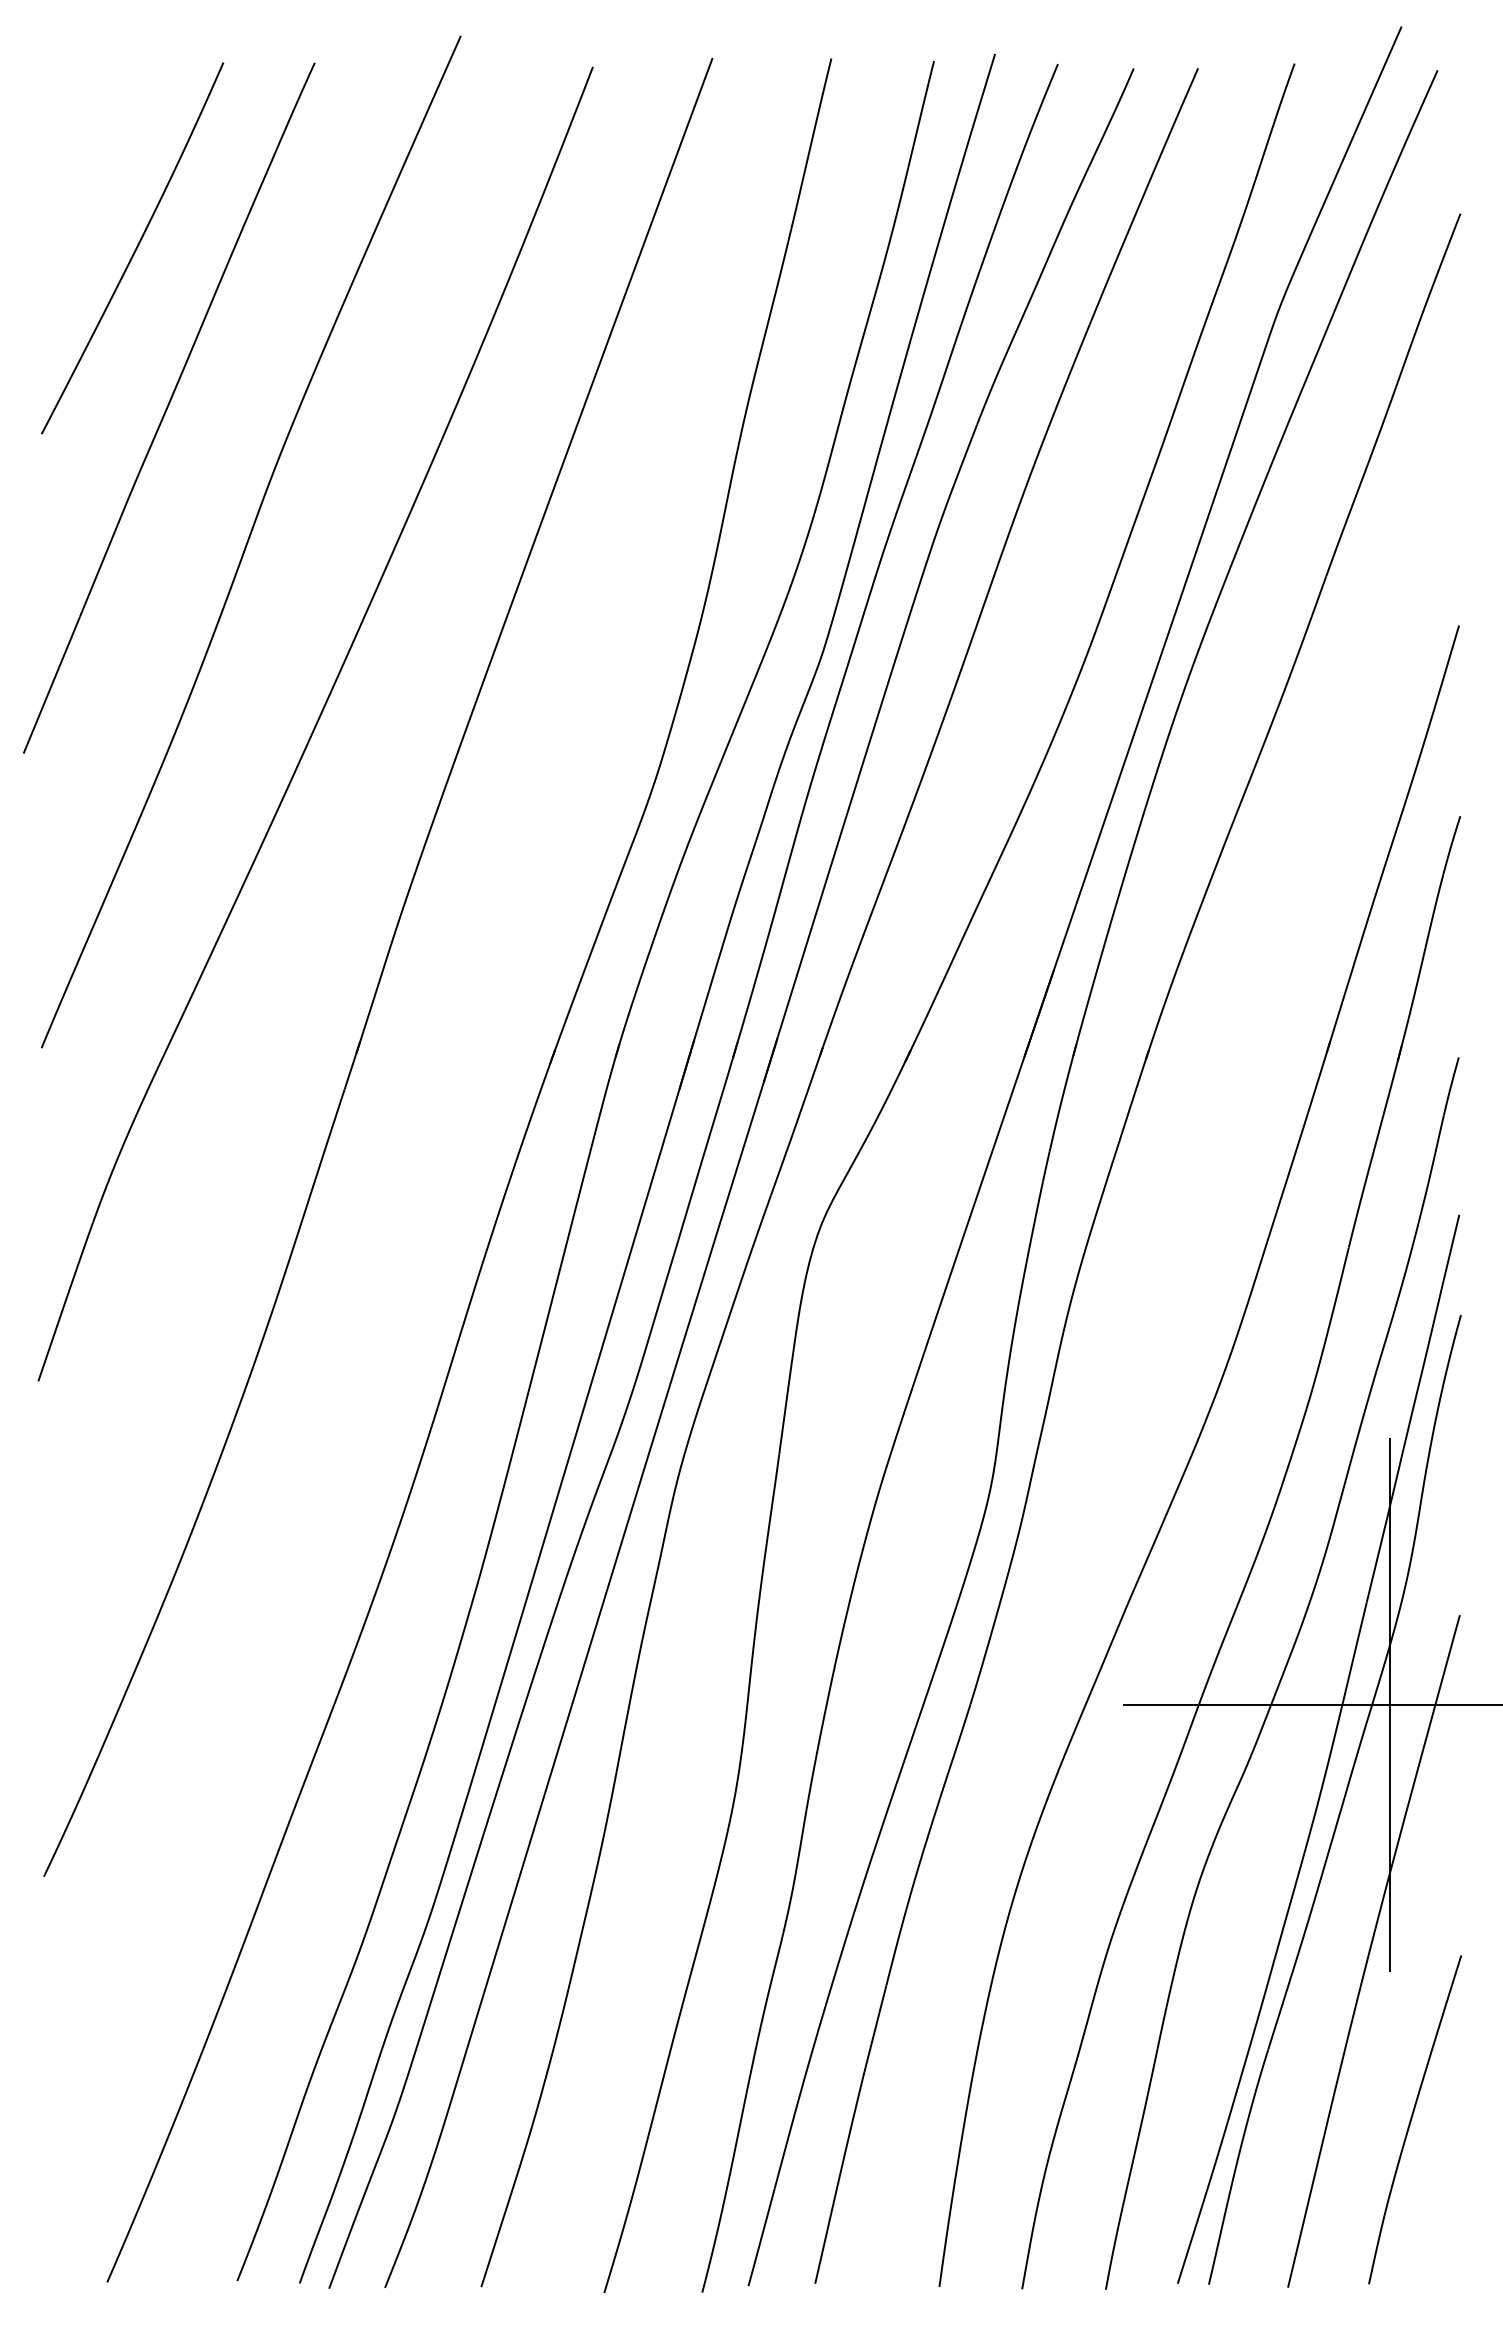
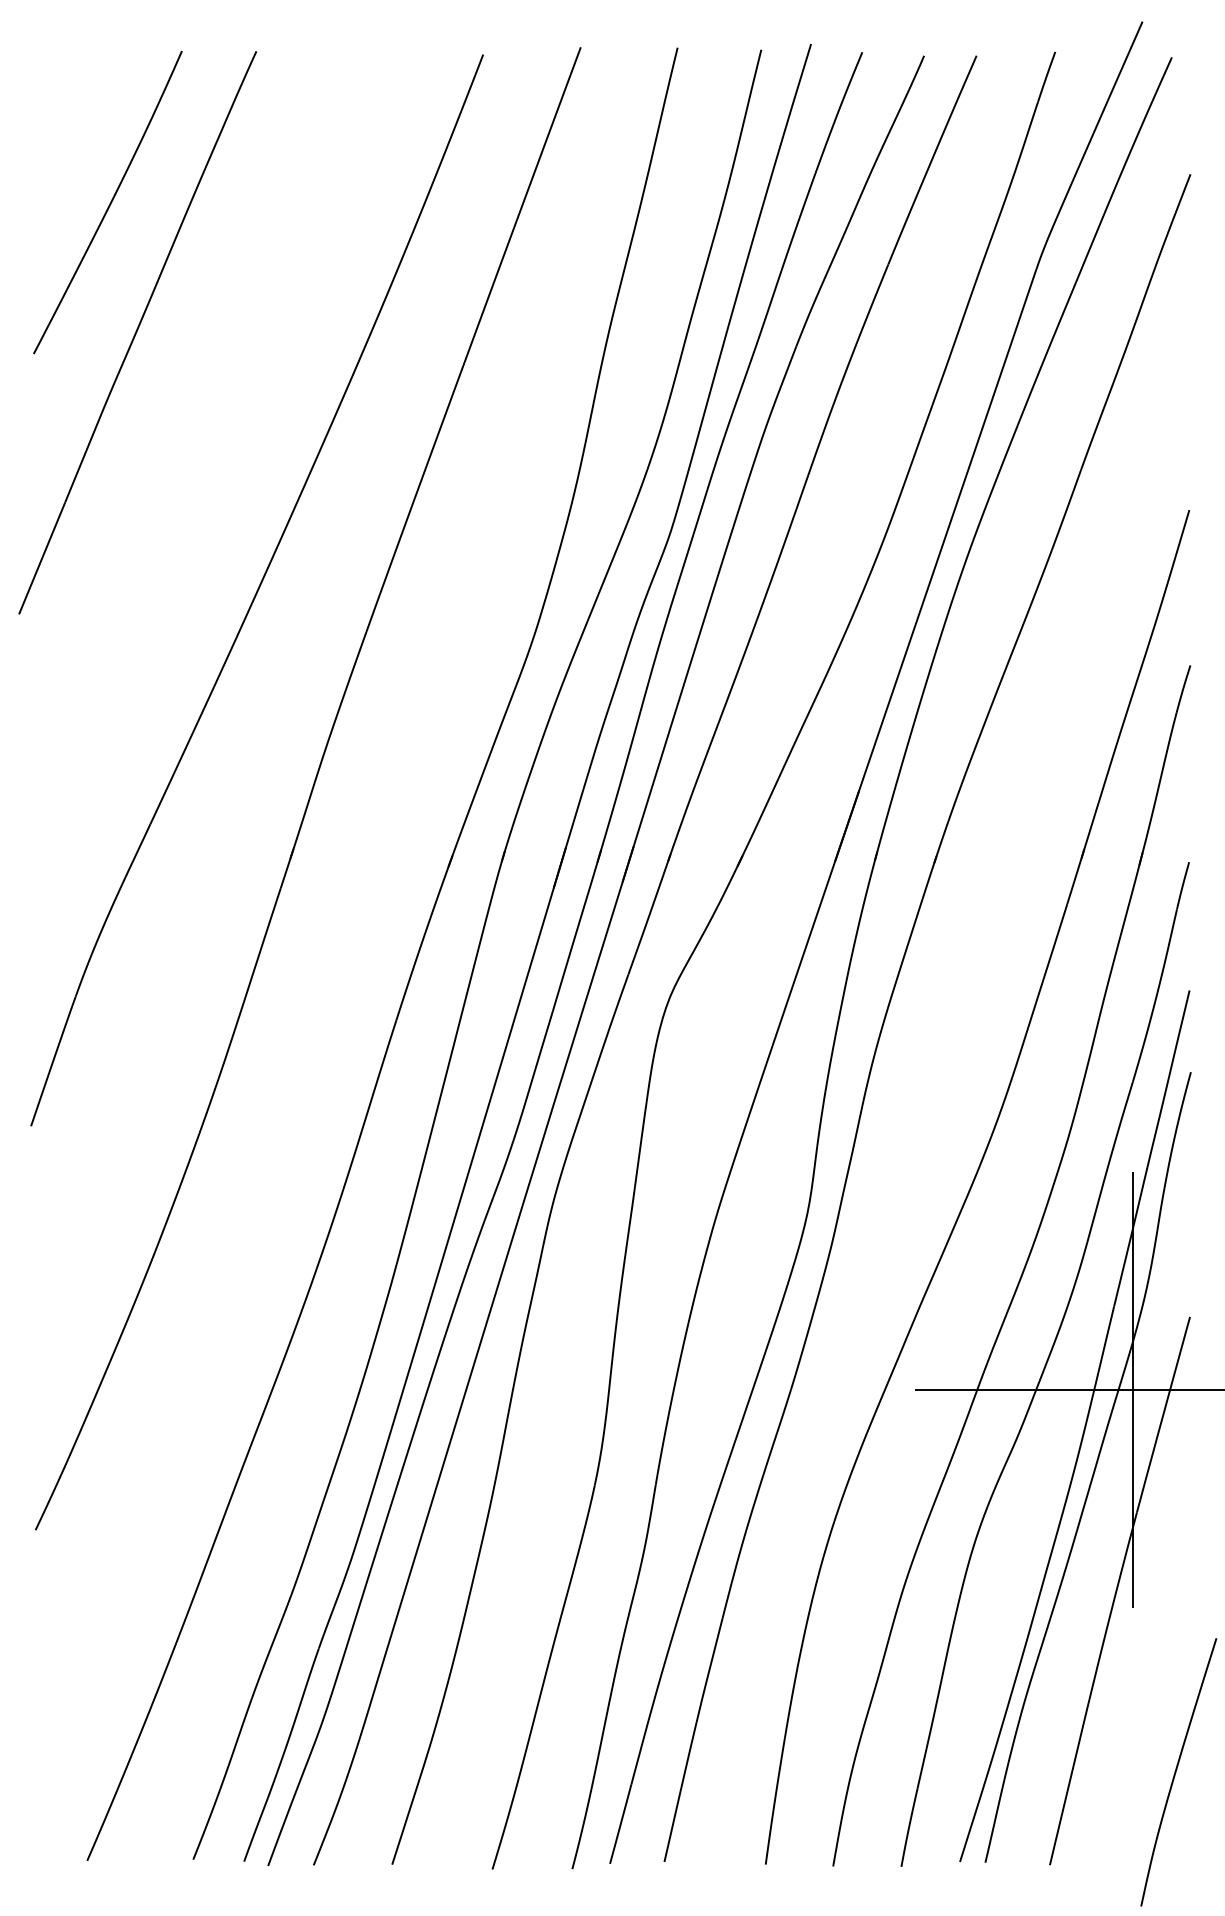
part: (250, 541) -> (204, 441), removed
curve: (1412, 2118) -> (1176, 1771), moved

